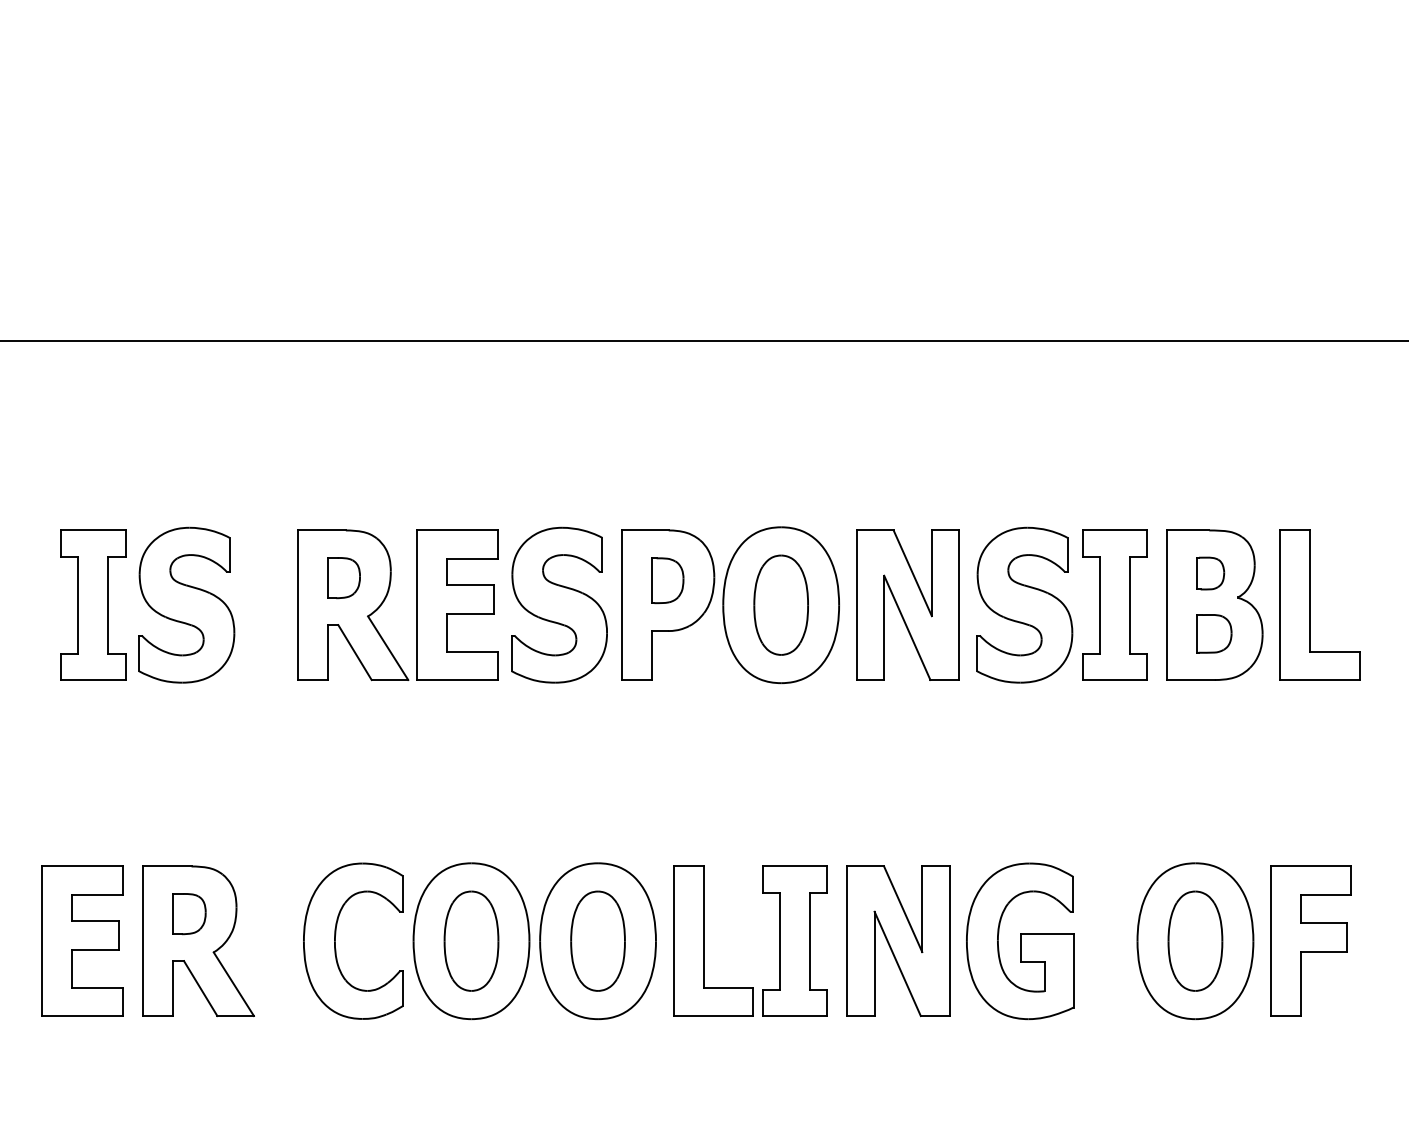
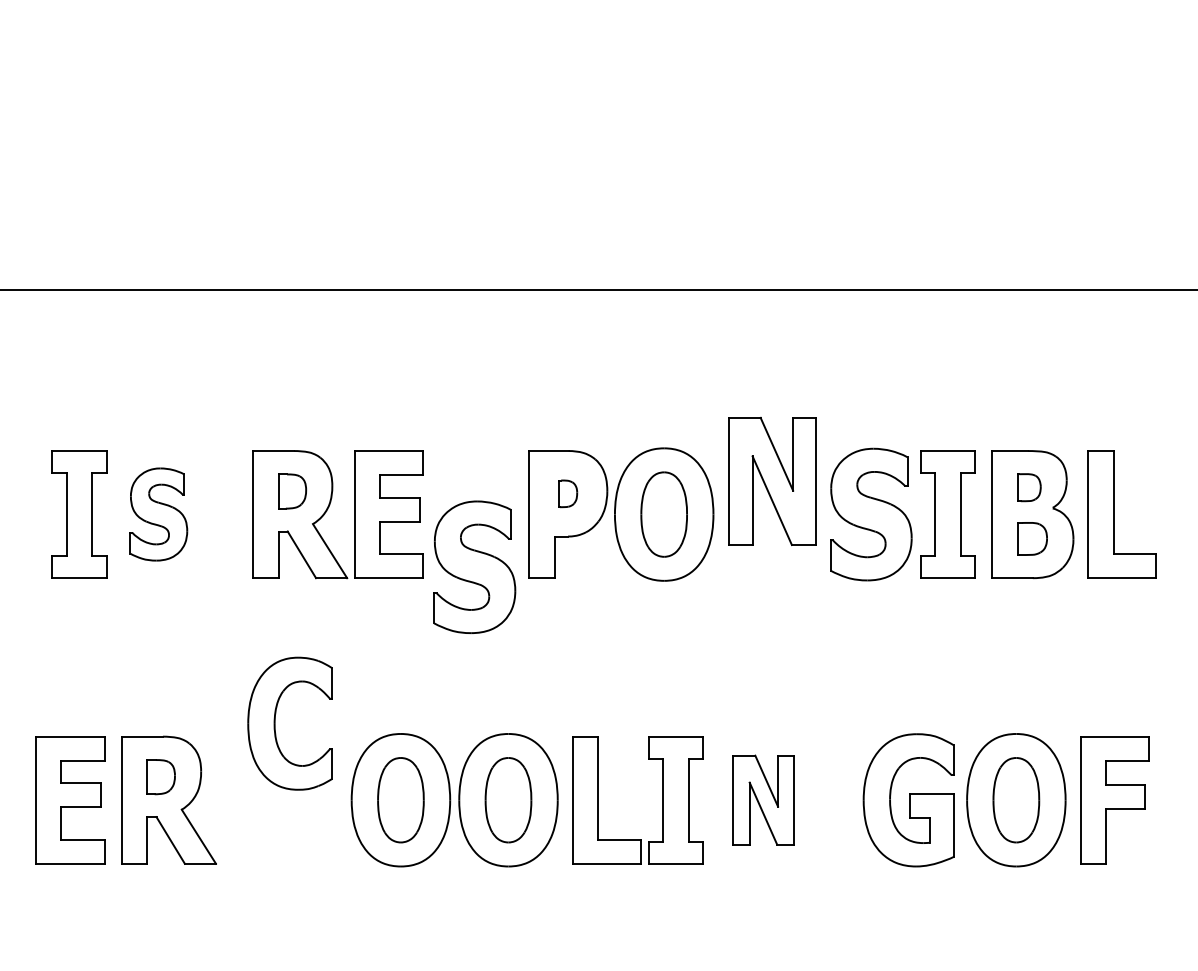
part: (667, 580) -> (567, 493), size x0.7
part: (186, 604) -> (158, 513), size x0.7
part: (559, 604) -> (474, 566), moved
part: (907, 604) -> (772, 480), moved
part: (335, 940) -> (275, 723), moved
part: (898, 940) -> (763, 799), size x0.7
part: (1020, 941) -> (909, 800), moved

